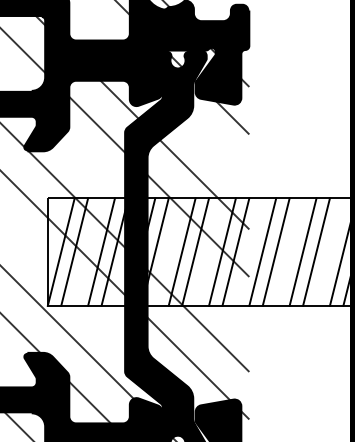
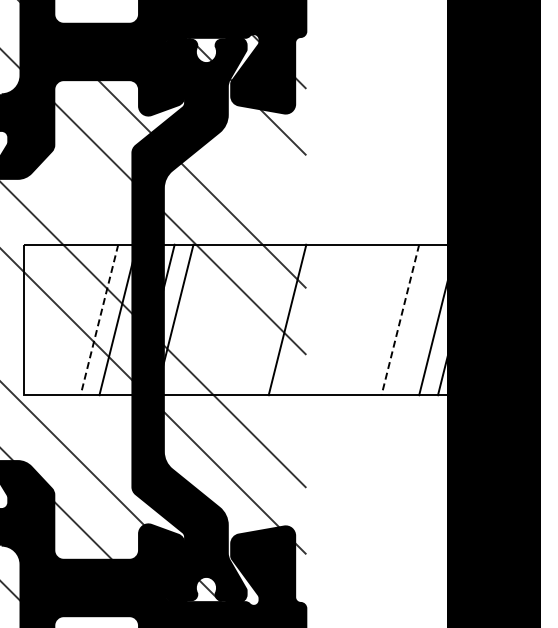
line: (60, 251) -> (42, 319), removed
line: (74, 251) -> (61, 319), removed
line: (101, 251) -> (99, 319), solid -> dashed
line: (182, 251) -> (212, 319), removed
line: (195, 251) -> (230, 319), removed
line: (222, 251) -> (268, 319), removed
line: (262, 251) -> (324, 319), removed
line: (275, 251) -> (343, 319), removed
line: (303, 251) -> (381, 319), removed
line: (316, 251) -> (400, 319), solid -> dashed

